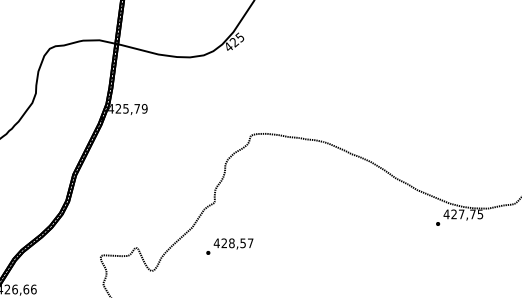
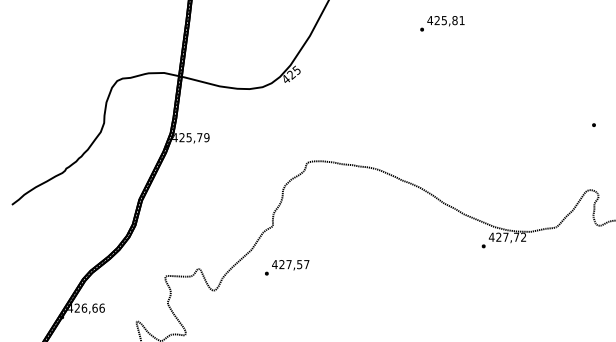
text: (480, 214) -> (523, 237), 427,75 -> 427,72
text: (231, 243) -> (288, 264), 428,57 -> 427,57

